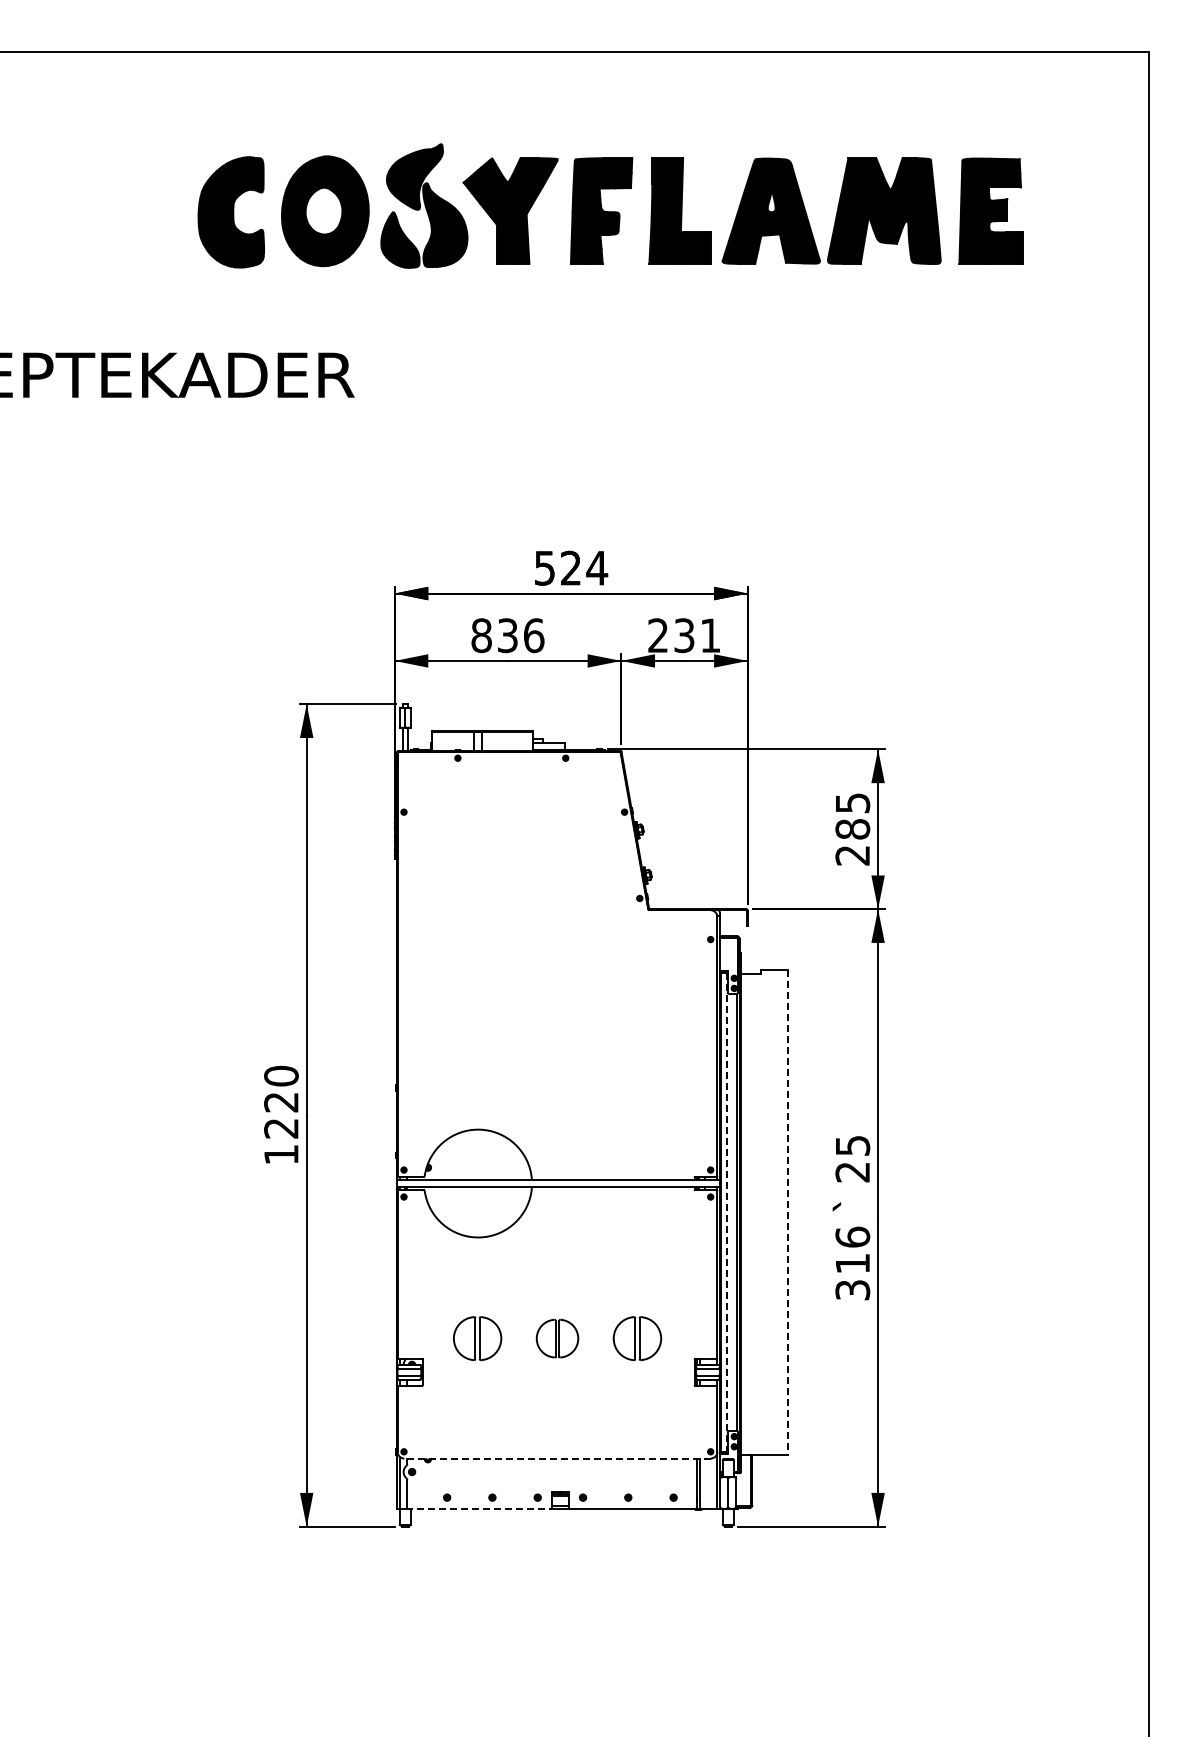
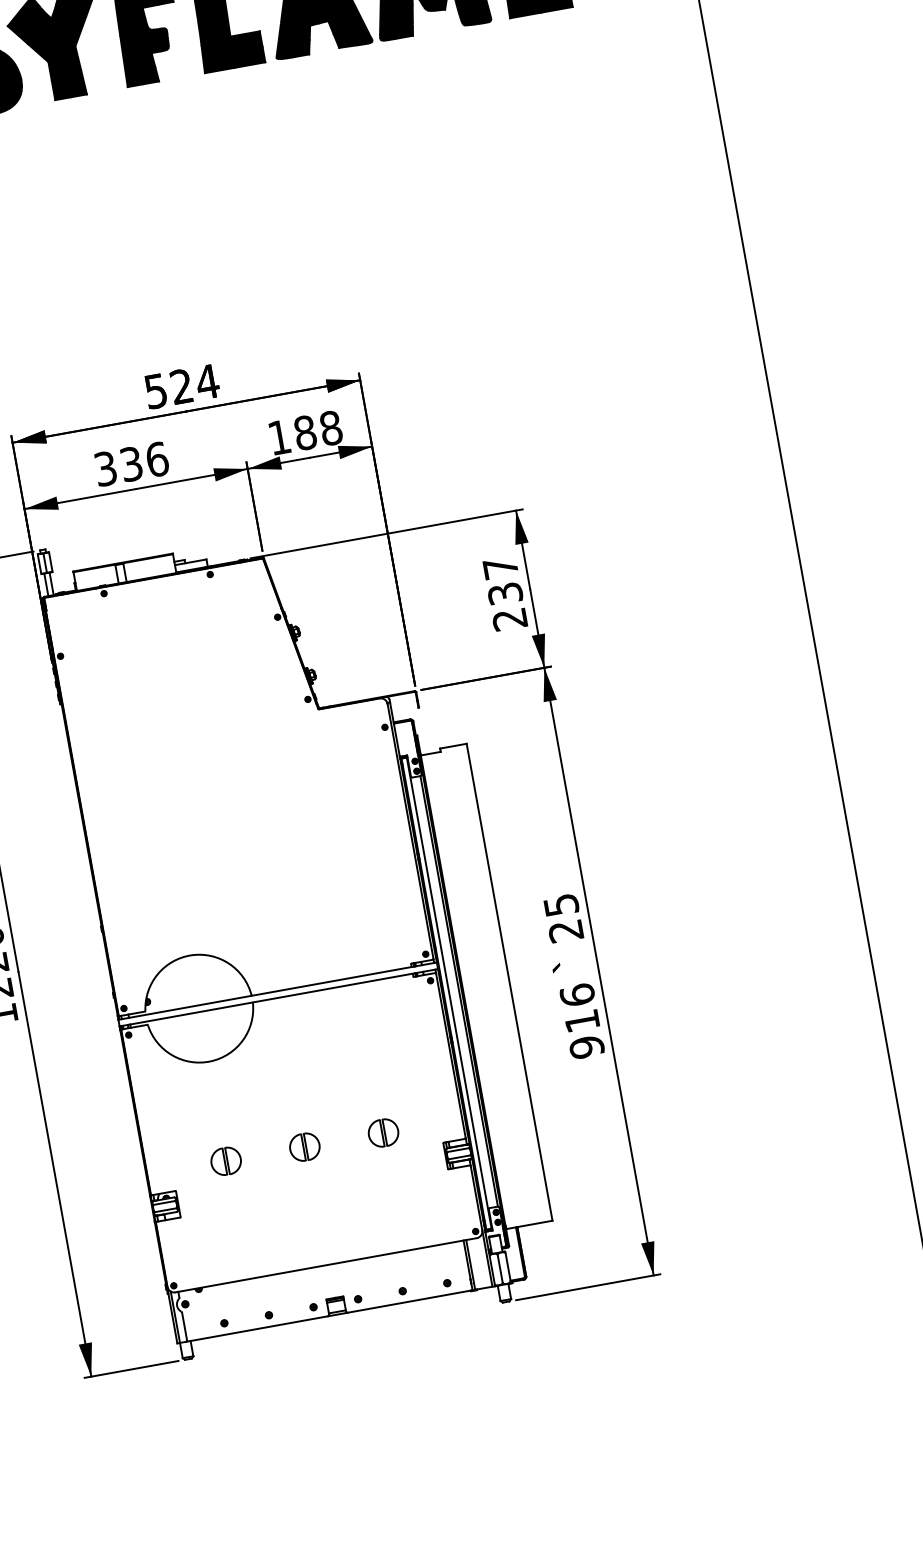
text: (481, 635) -> (105, 468), 836 -> 336
text: (684, 635) -> (305, 432), 231 -> 188
text: (852, 816) -> (502, 581), 285 -> 237
line: (726, 1213) -> (449, 994), dashed -> solid
line: (788, 1213) -> (510, 983), dashed -> solid
text: (852, 1290) -> (586, 1047), 316 -> 916
part: (477, 1338) -> (226, 1161), size x0.62
part: (557, 1338) -> (304, 1147), size x0.71
part: (637, 1338) -> (383, 1132), size x0.62
line: (557, 1458) -> (326, 1265), dashed -> solid
line: (478, 1509) -> (257, 1329), dashed -> solid

